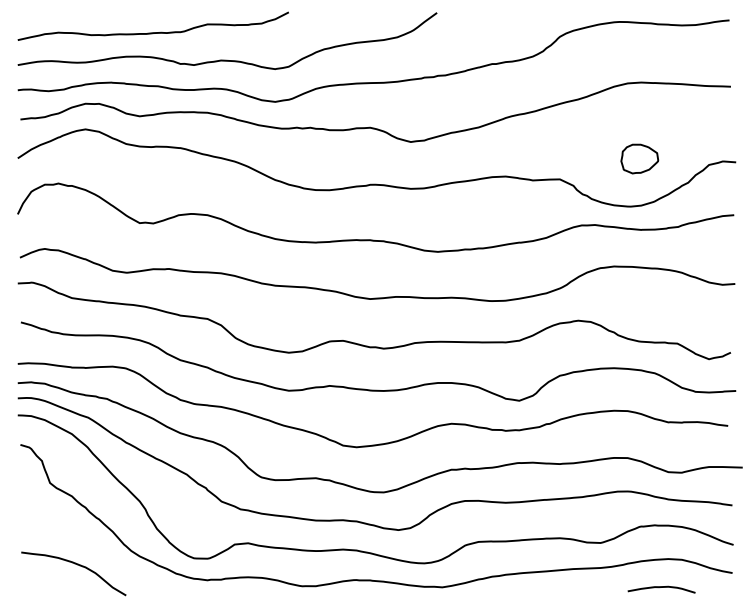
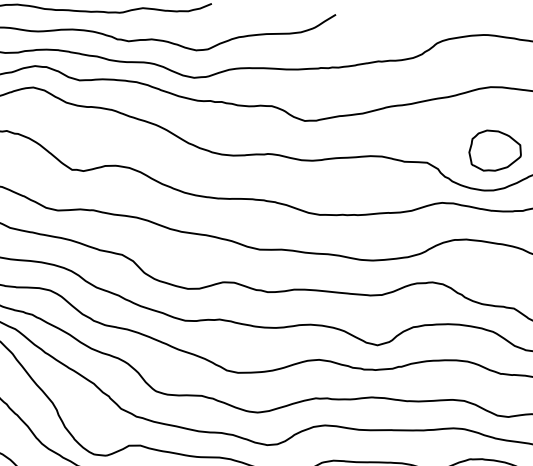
part: (639, 158) -> (495, 150), size x1.67

